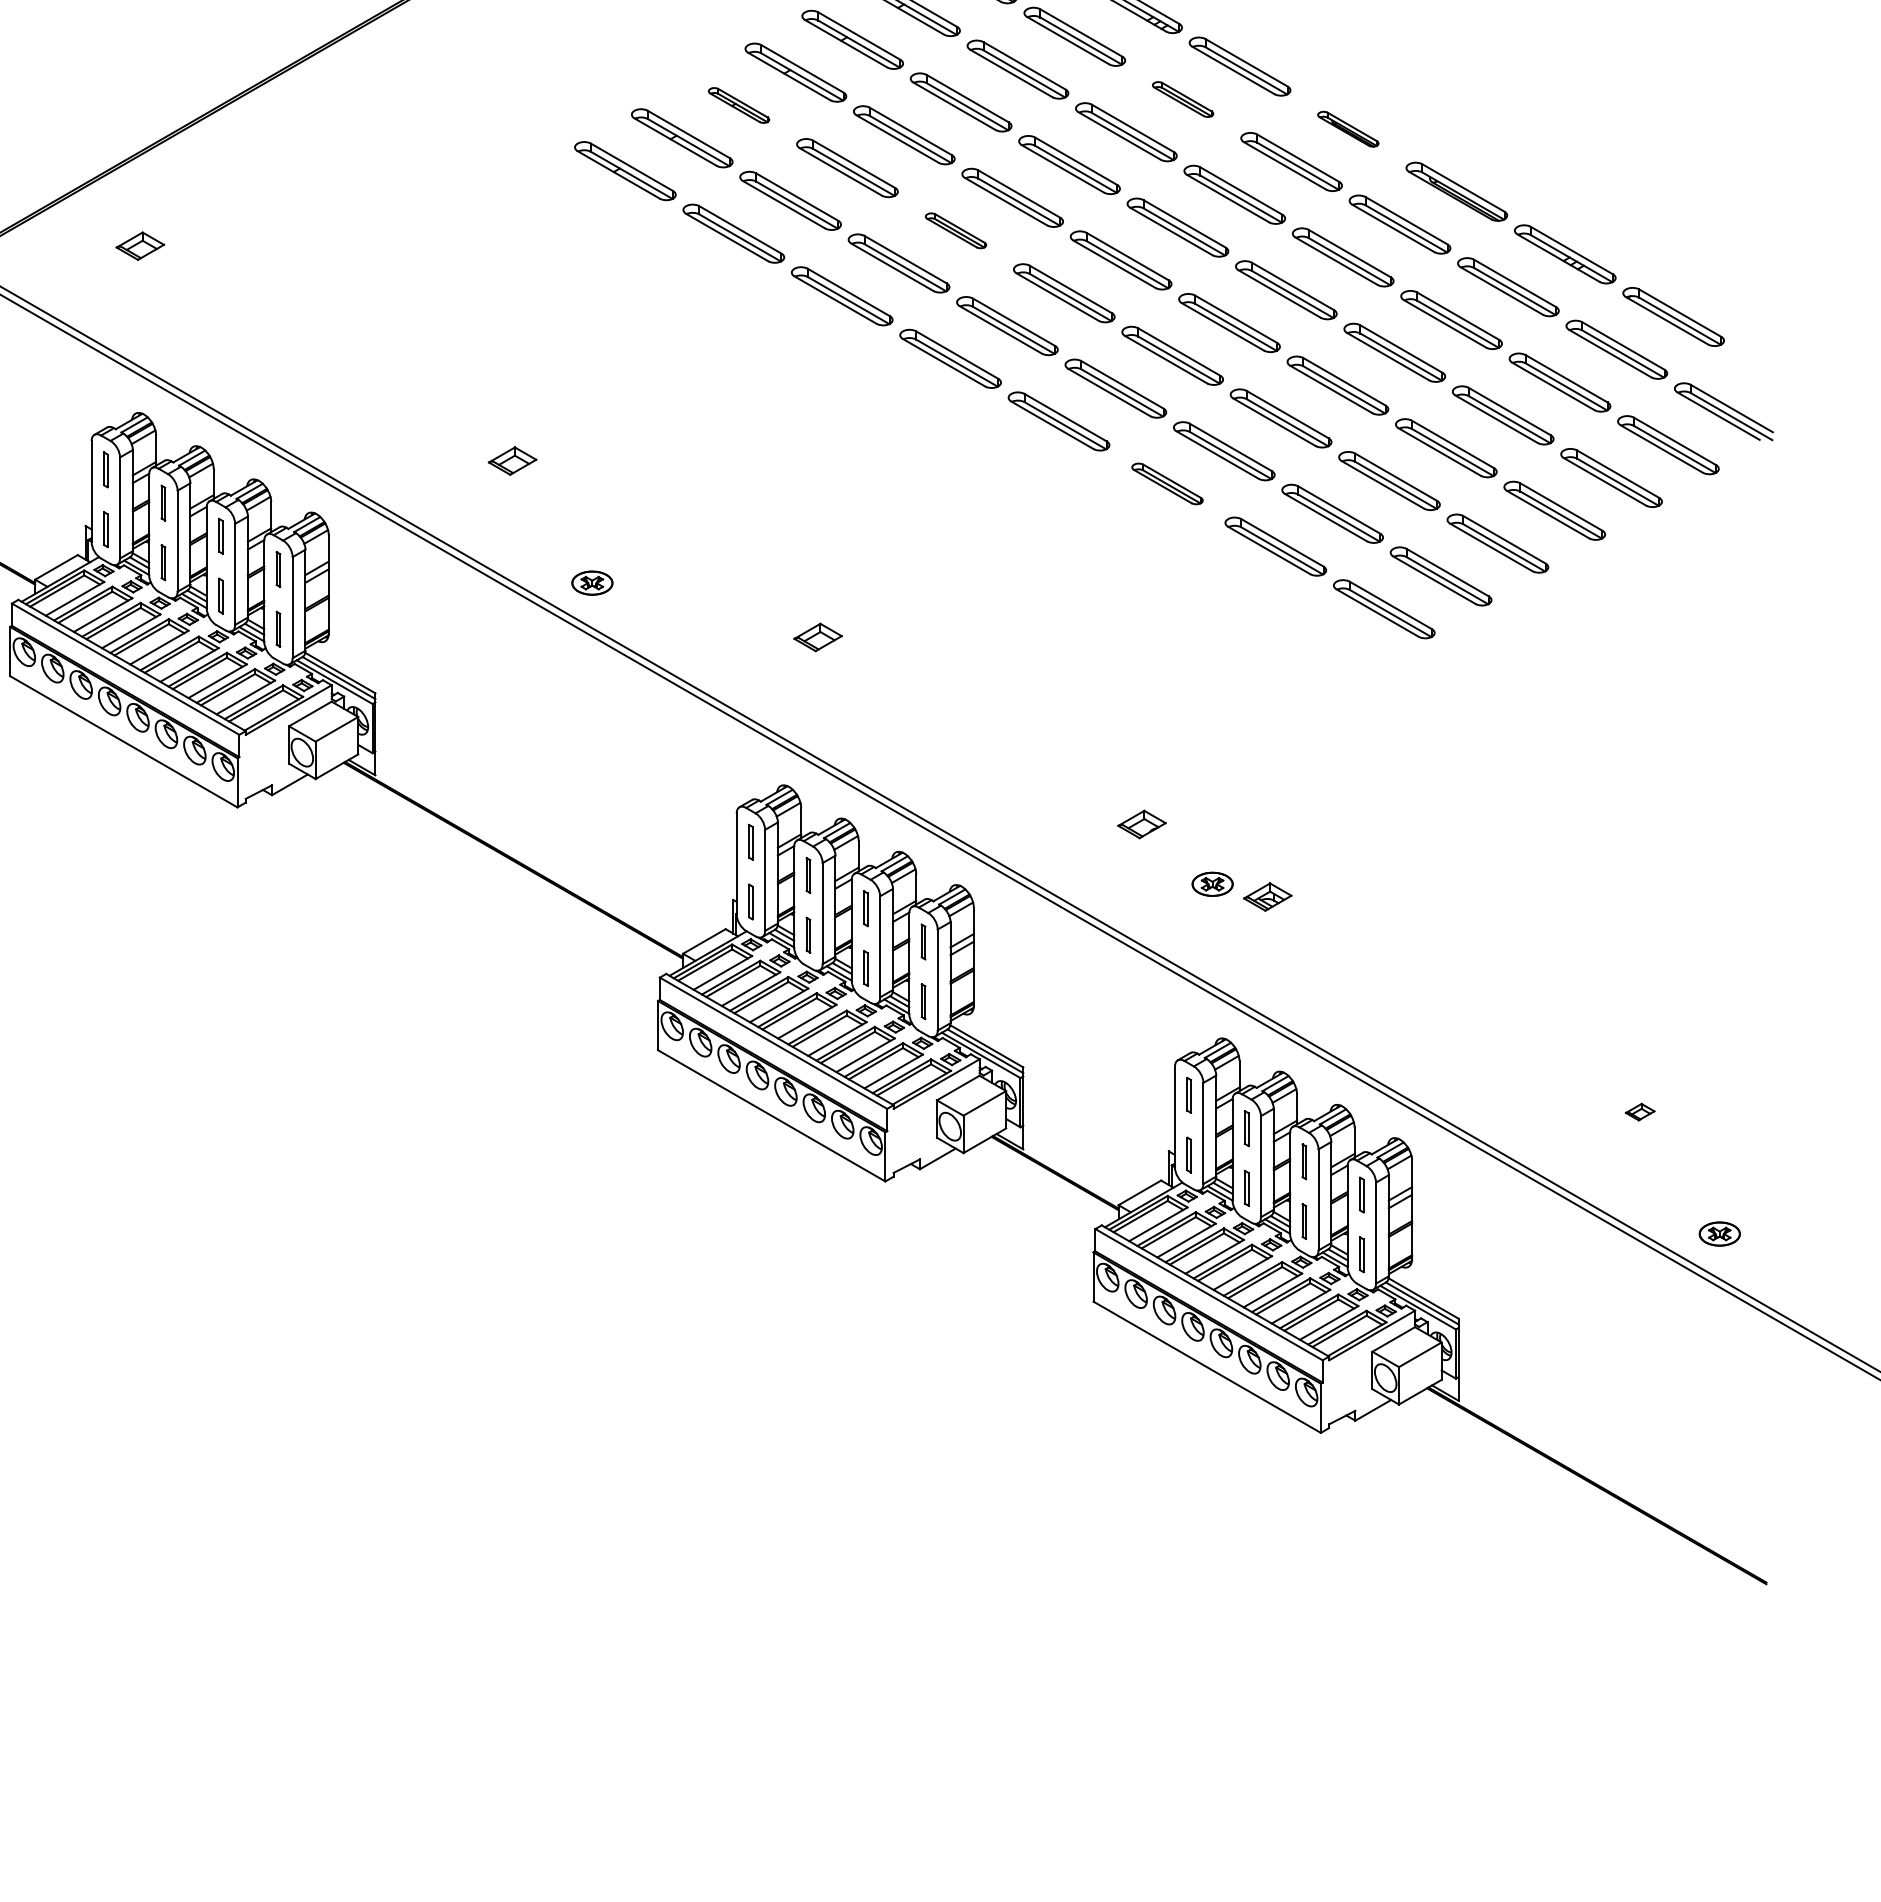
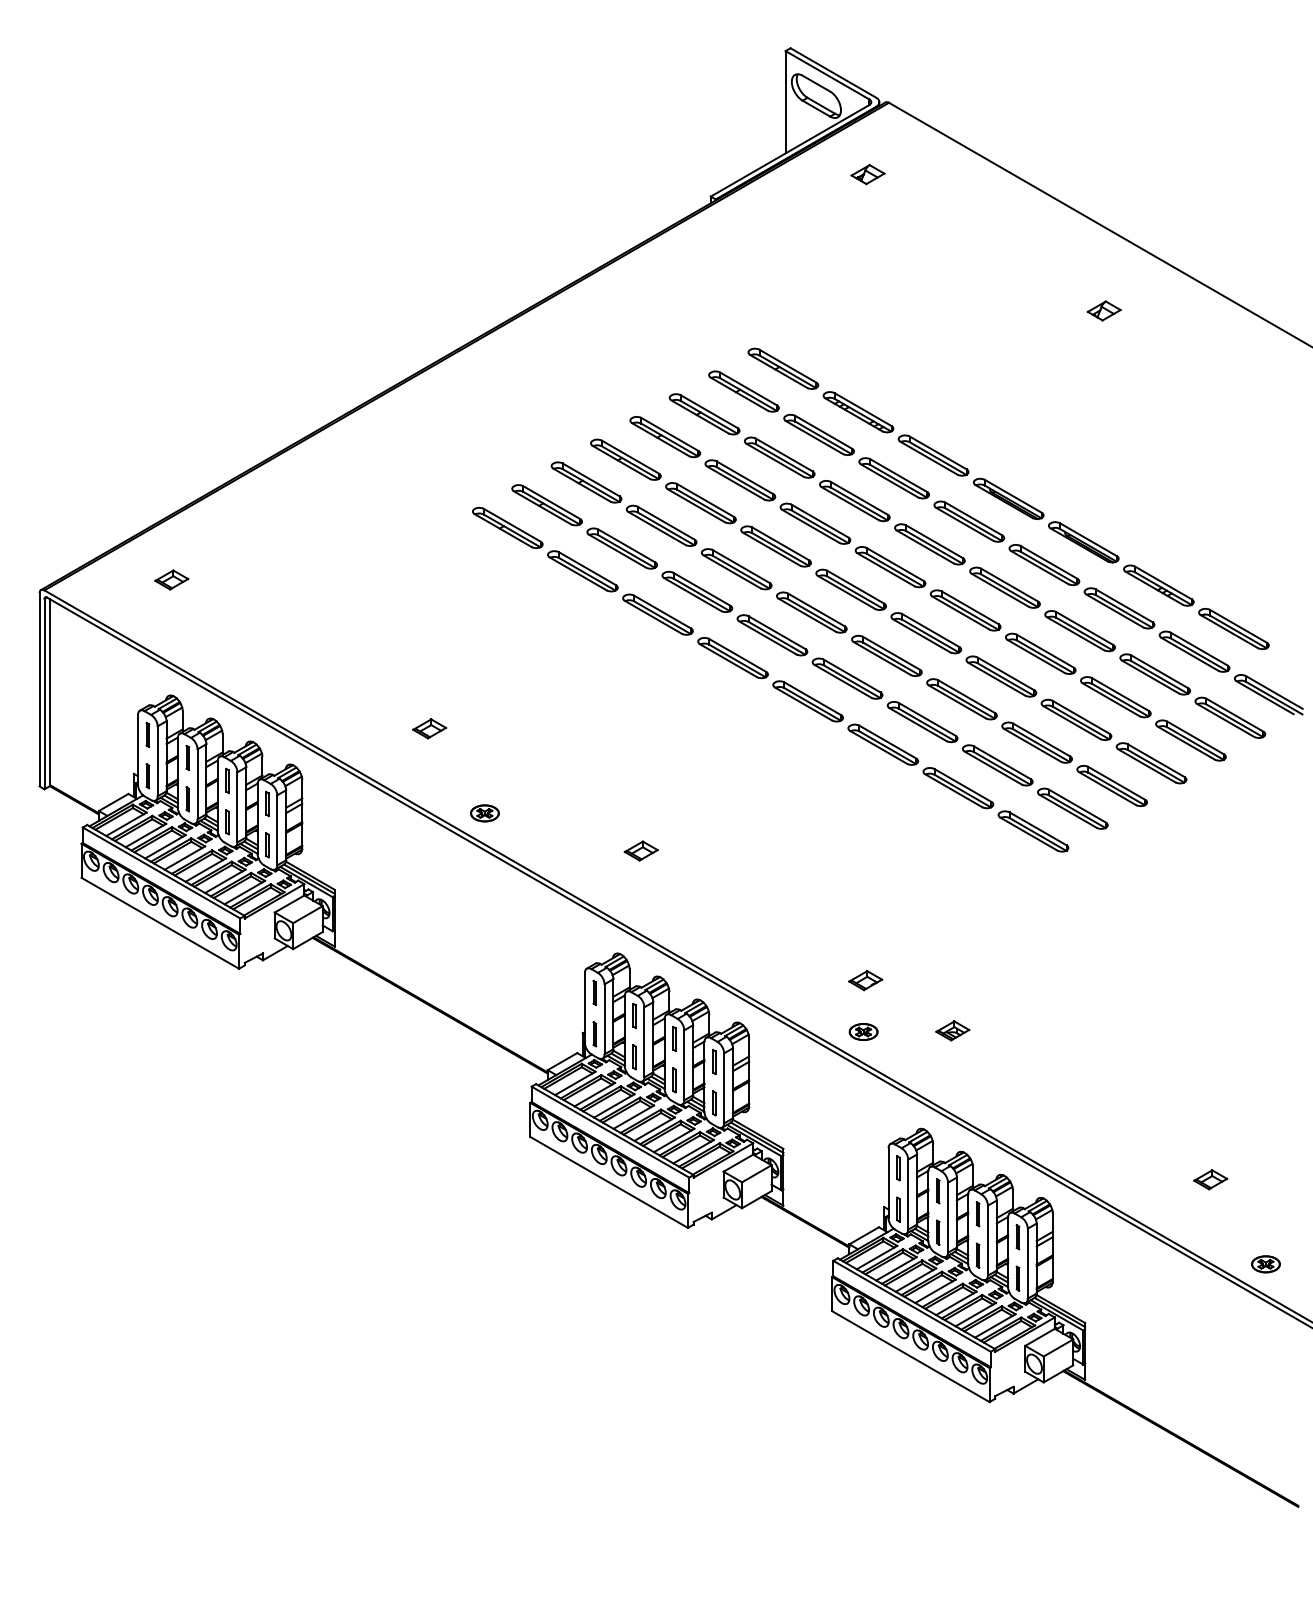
part: (1182, 99) -> (893, 478), size x1.67
part: (739, 105) -> (586, 482), size x1.67
part: (1348, 128) -> (1008, 498), size x1.67
part: (955, 231) -> (736, 569), size x1.67
part: (1167, 483) -> (883, 744), size x1.43
part: (1212, 883) -> (863, 1031), moved
part: (1639, 1111) -> (1210, 1179), size x1.67

